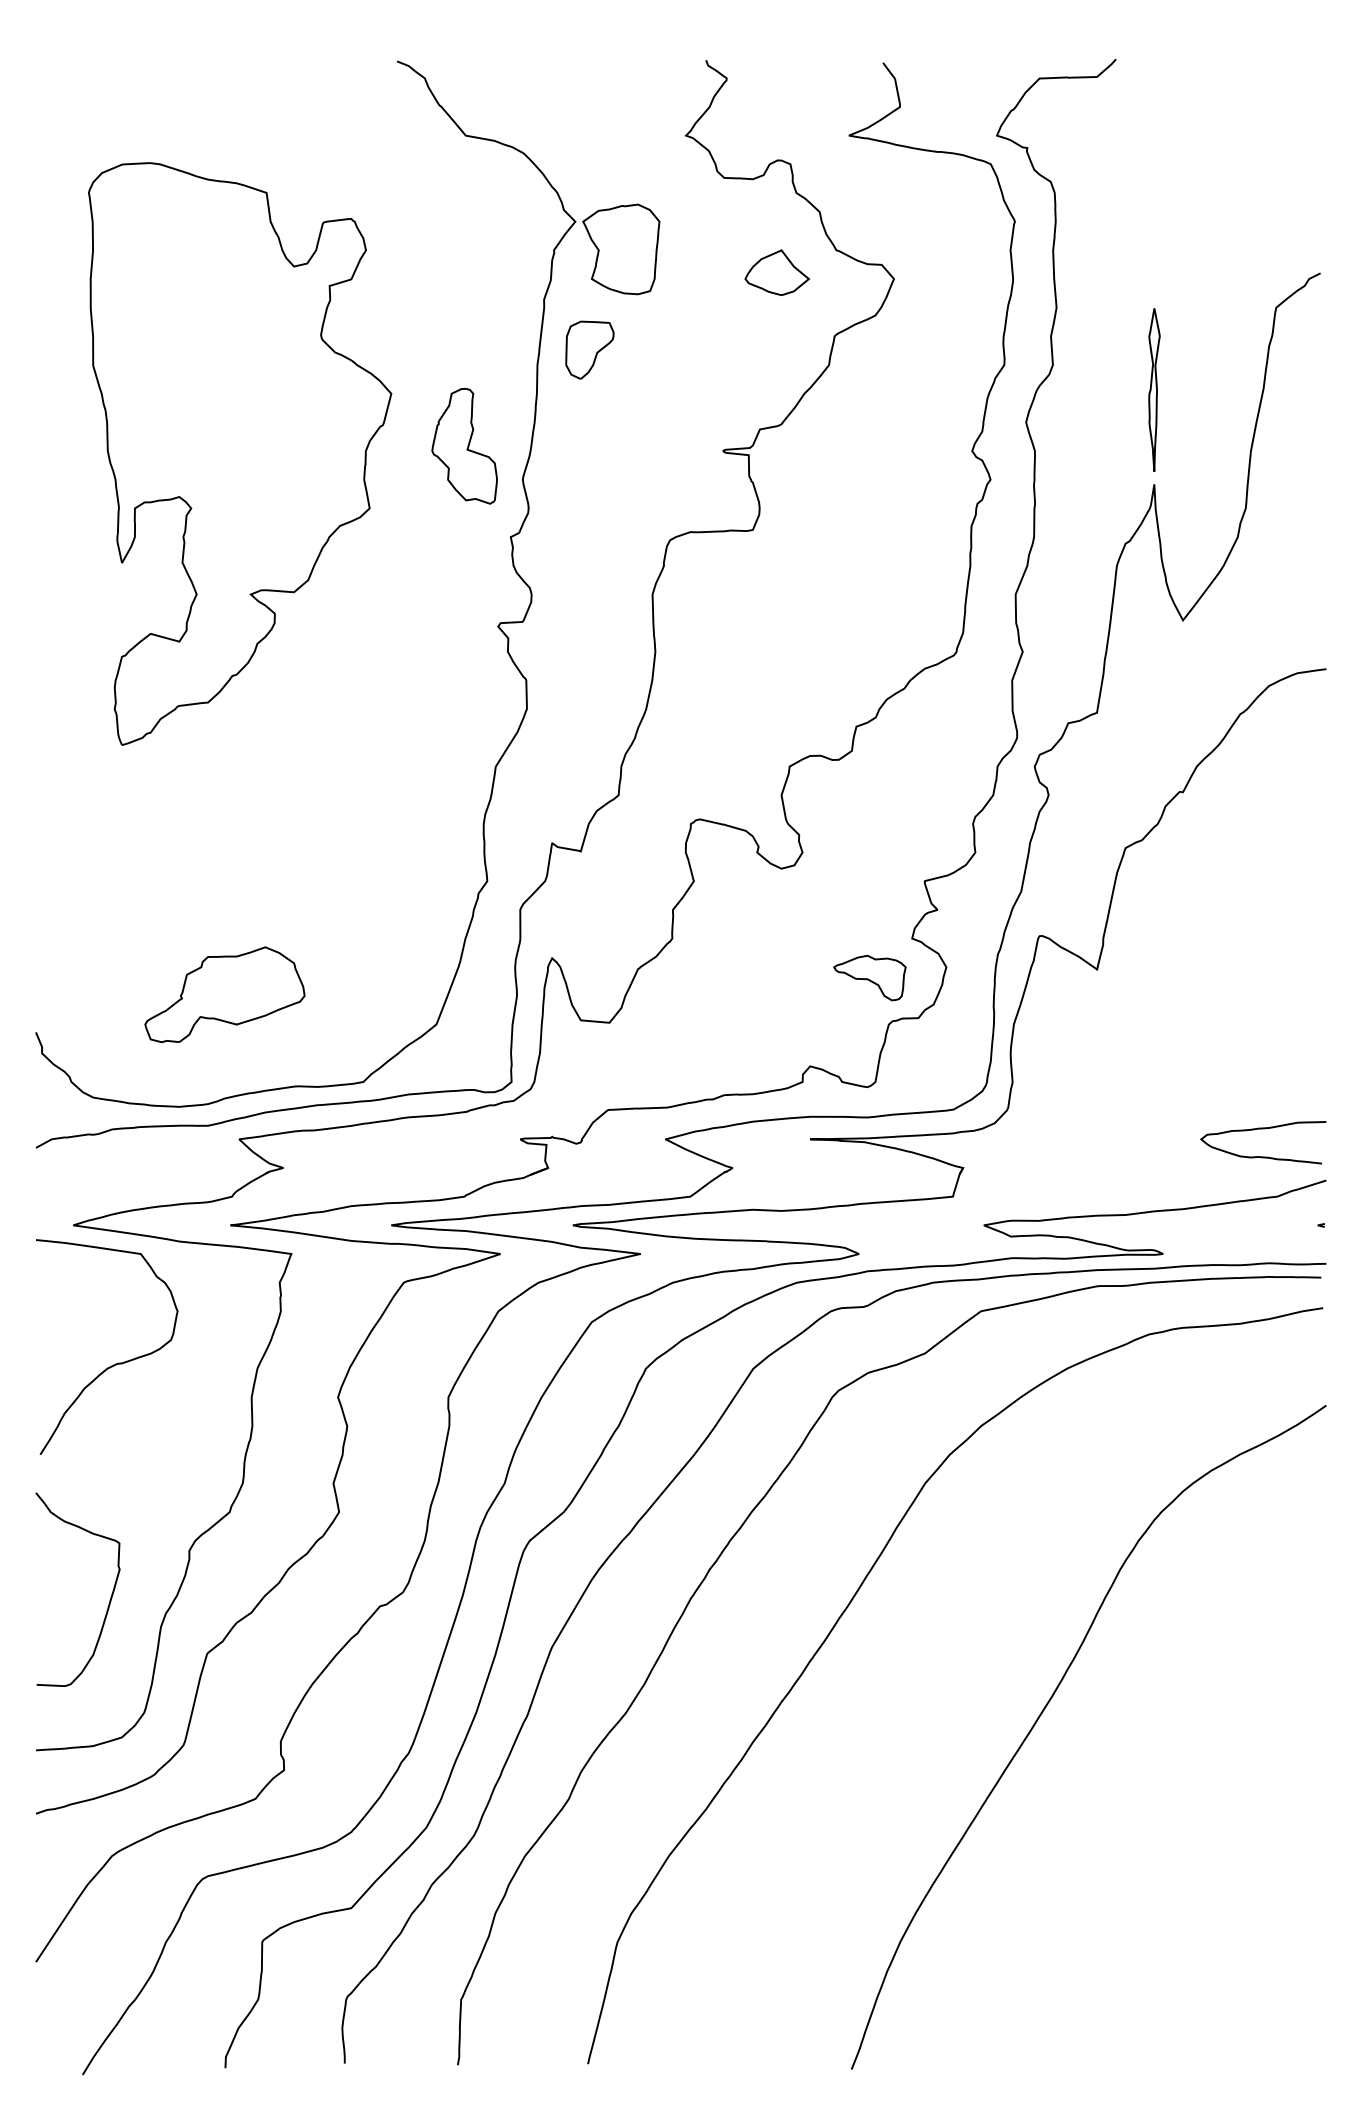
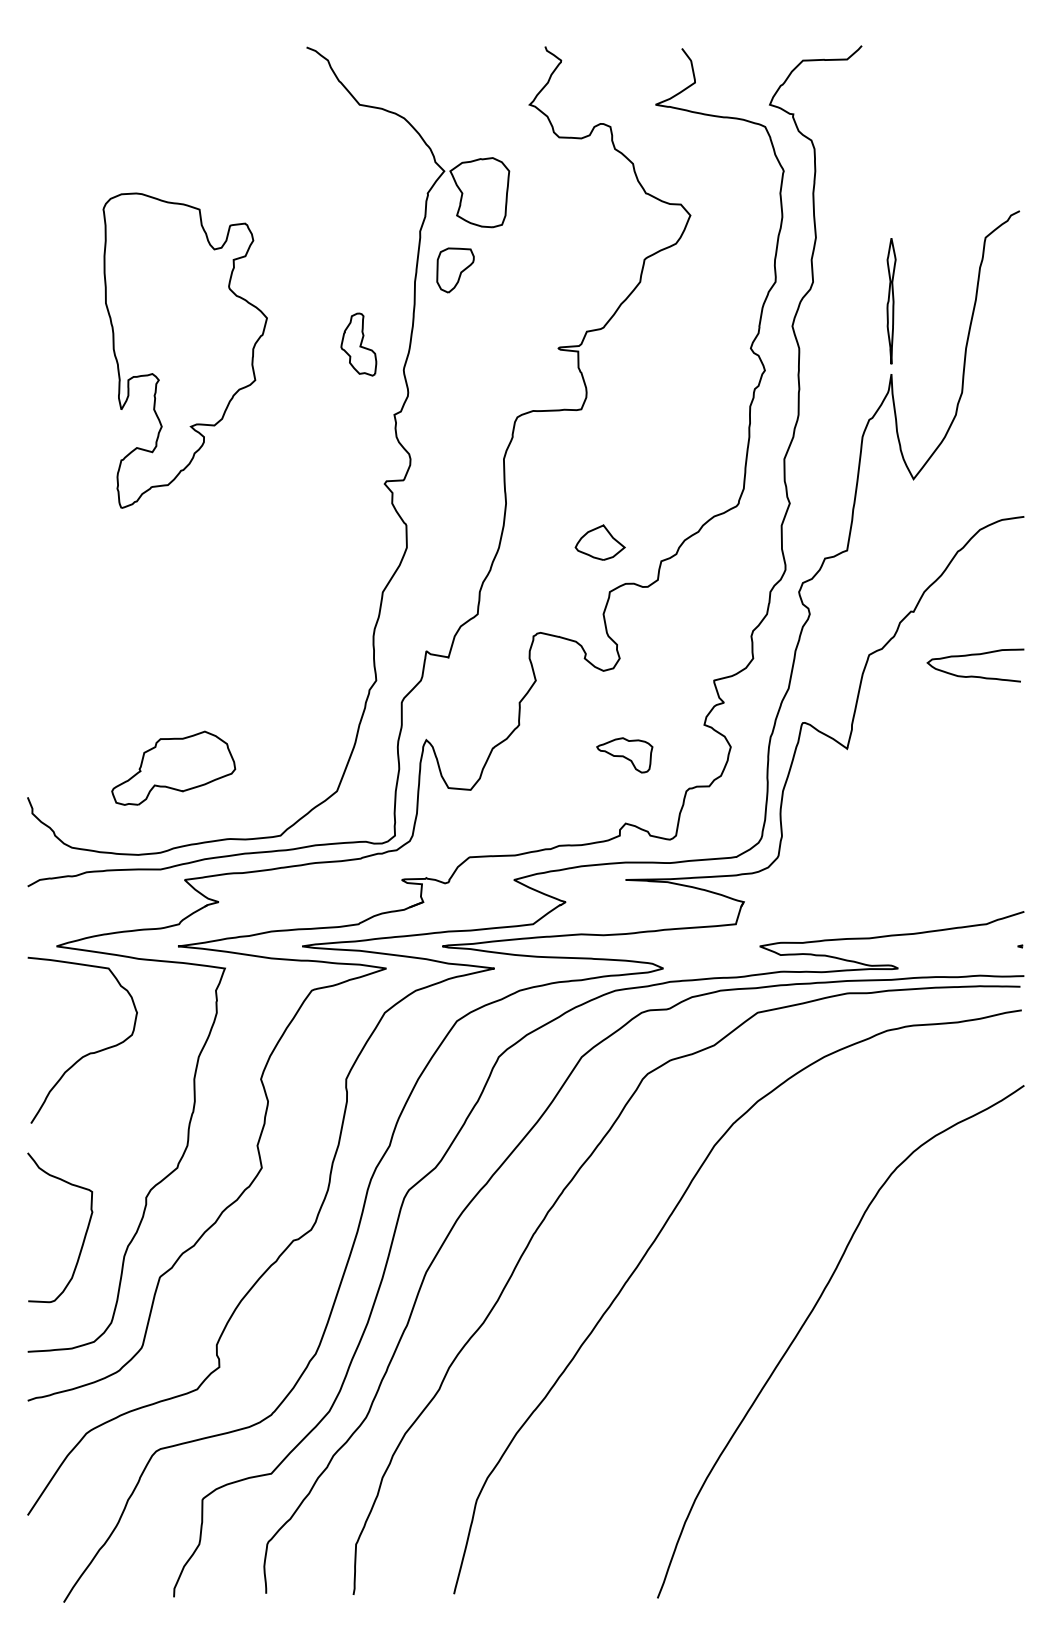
part: (776, 272) -> (599, 542), moved
part: (464, 446) -> (358, 344), size x0.7
part: (238, 453) -> (184, 350), size x0.7
part: (869, 978) -> (624, 755), moved
curve: (1263, 1129) -> (975, 655), moved

